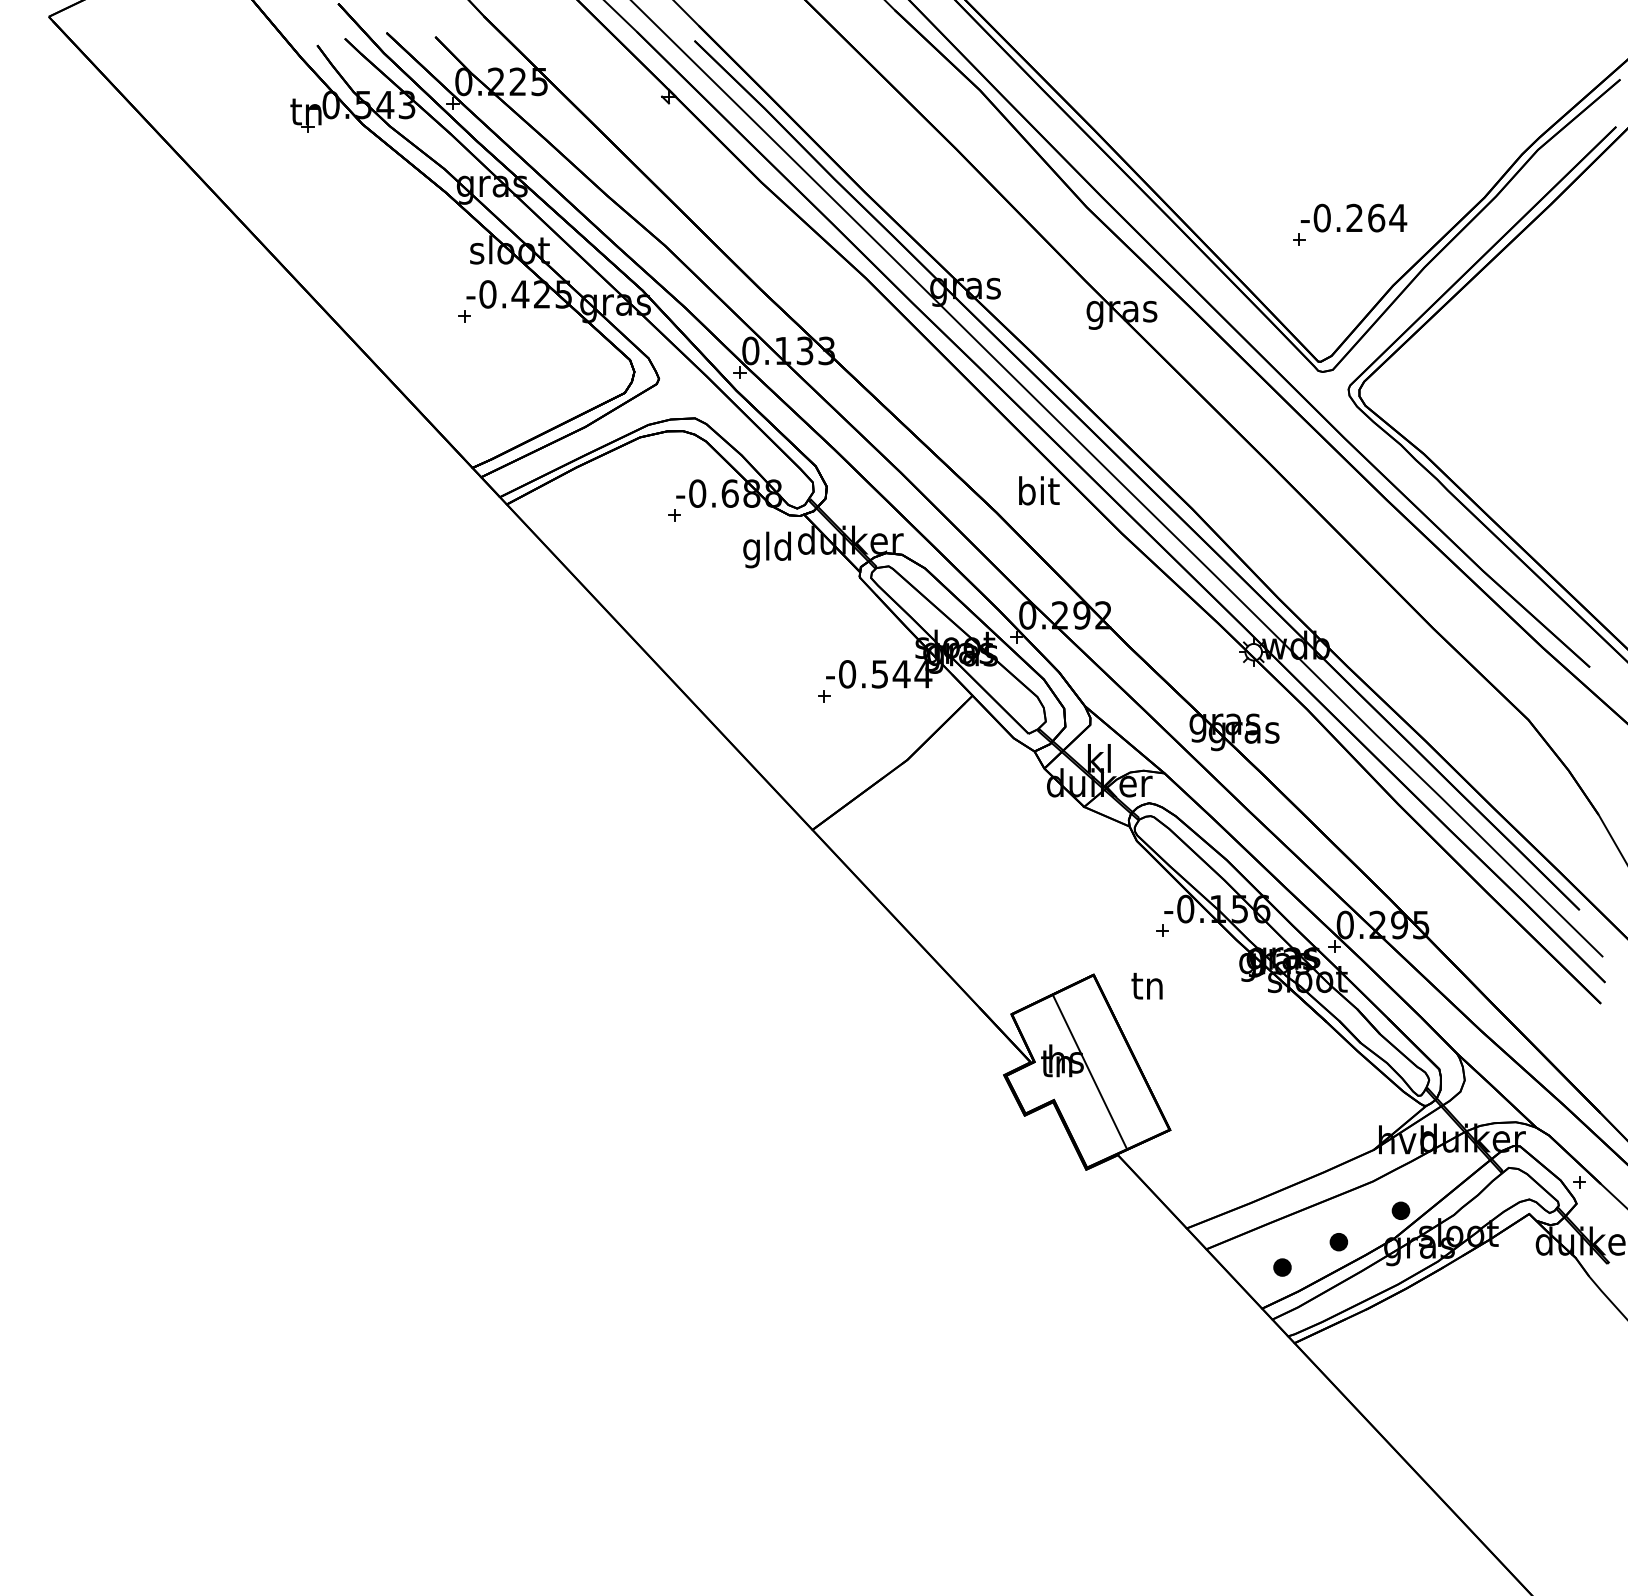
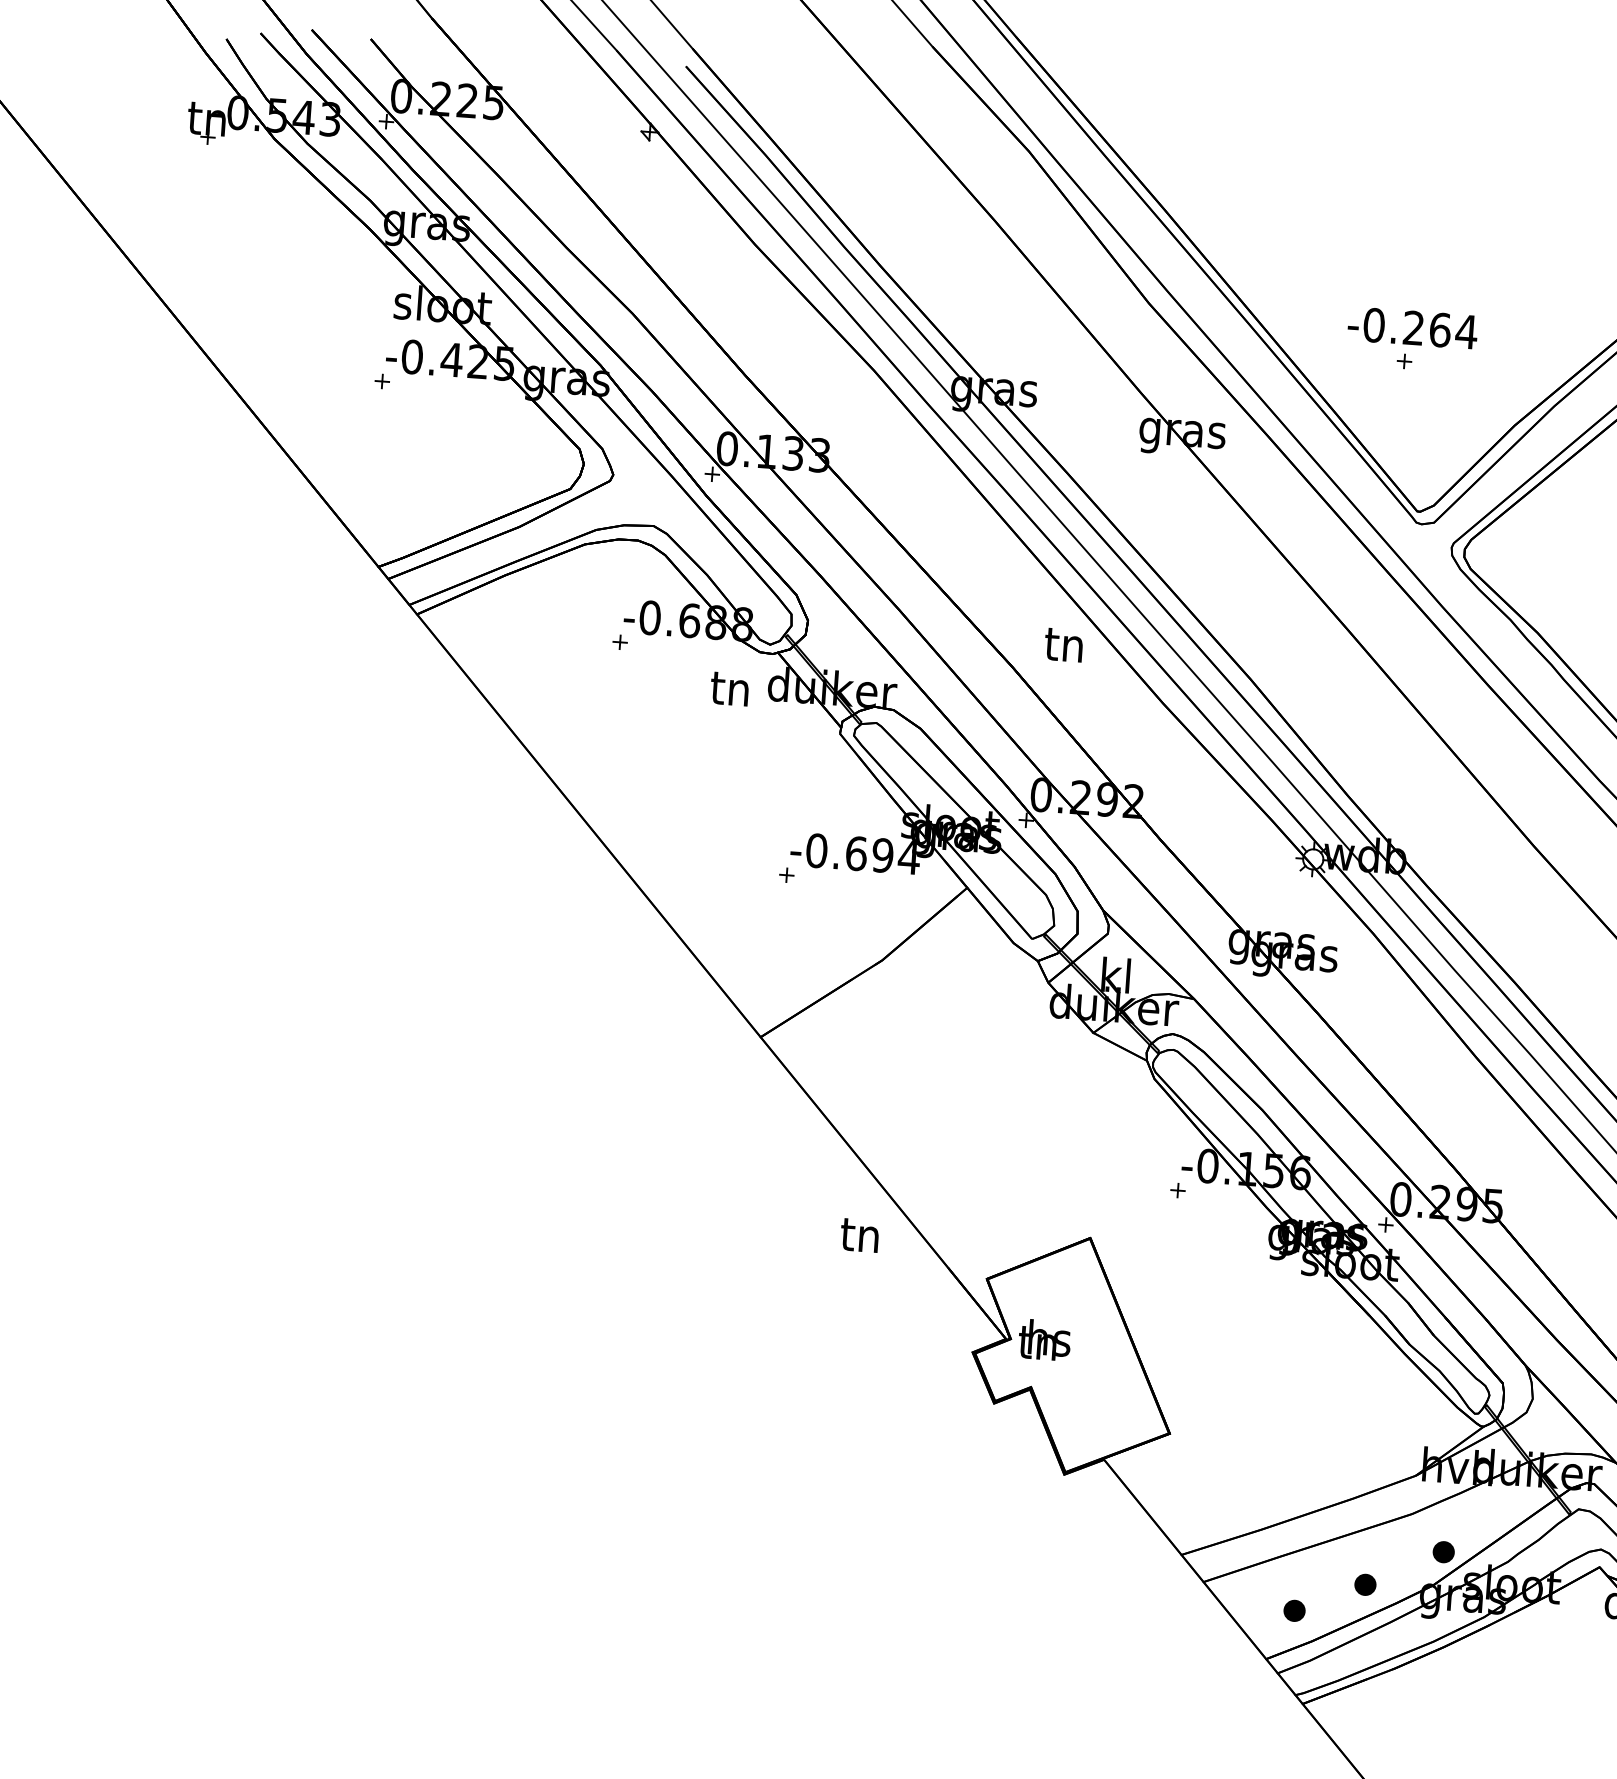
text: (1353, 217) -> (1412, 327), moved
text: (1039, 490) -> (1066, 643), bit -> tn
text: (766, 549) -> (729, 691), gld -> tn
text: (890, 674) -> (869, 854), -0.544 -> -0.694
text: (1146, 985) -> (859, 1234), moved
line: (1089, 1071) -> (1076, 1355), removed

